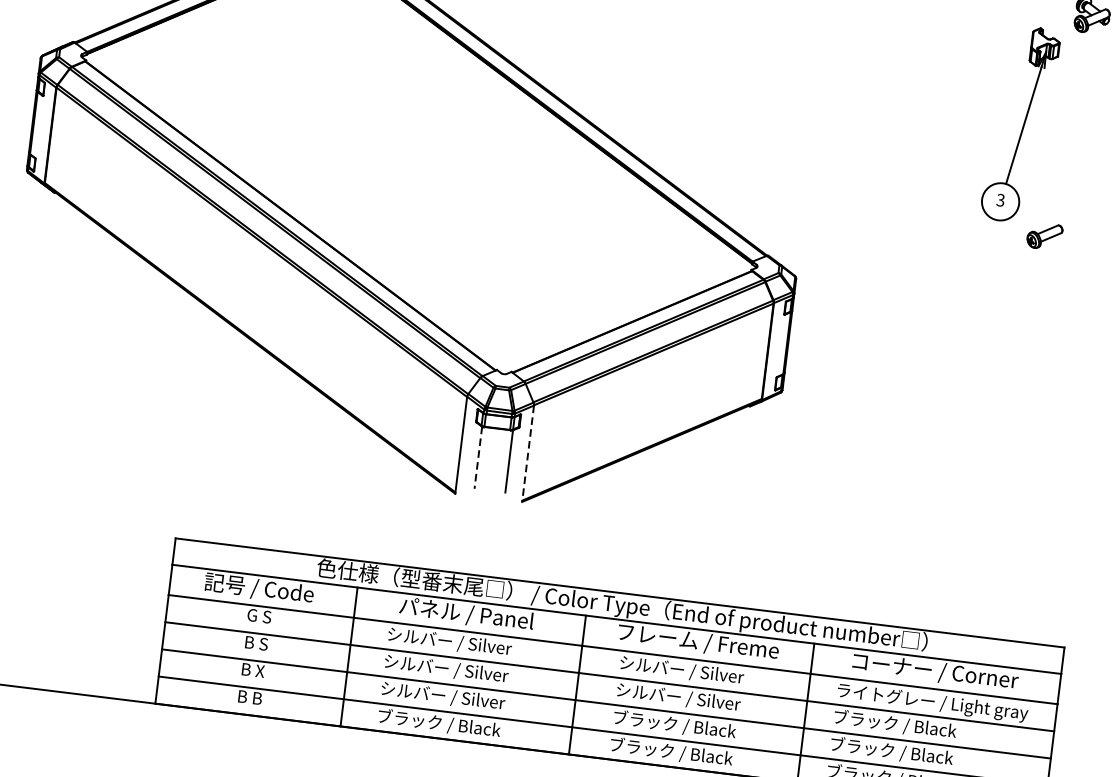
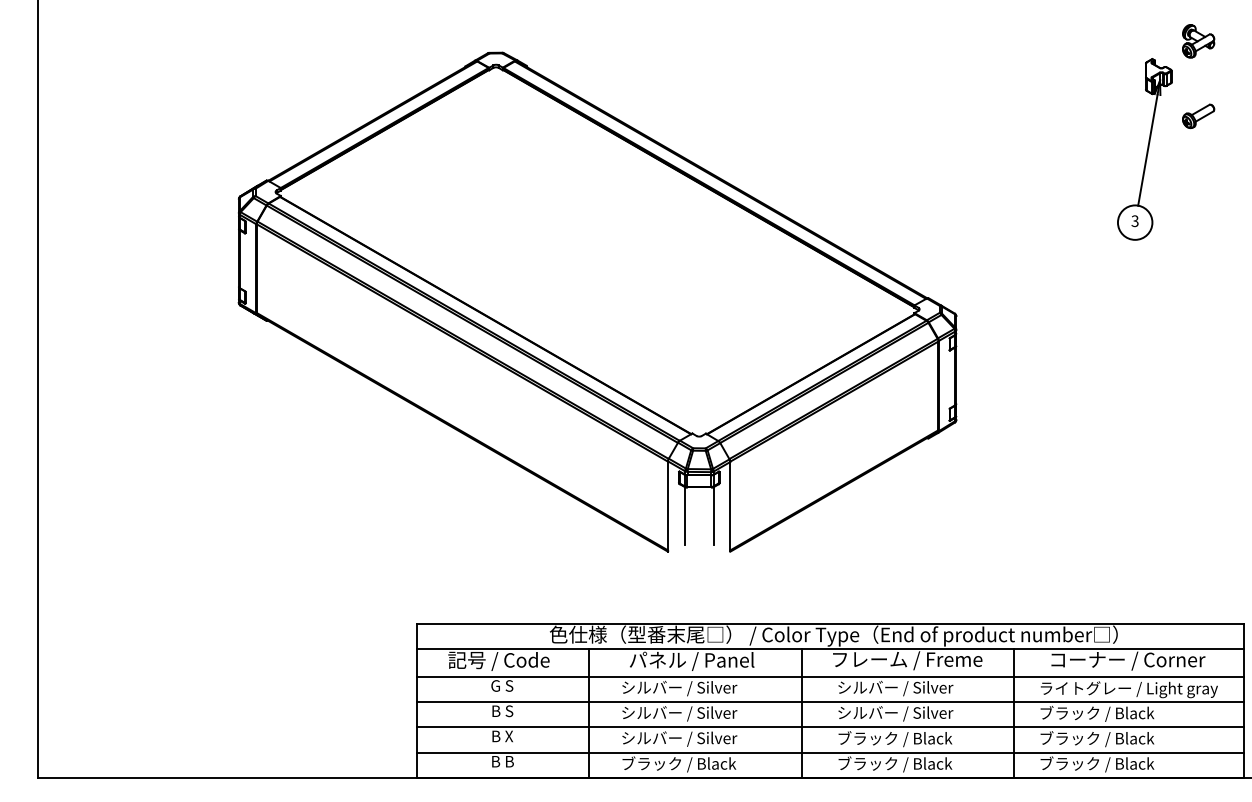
part: (1044, 236) -> (1198, 116), moved
line: (528, 453) -> (730, 506), dashed -> solid
line: (478, 458) -> (685, 516), dashed -> solid

